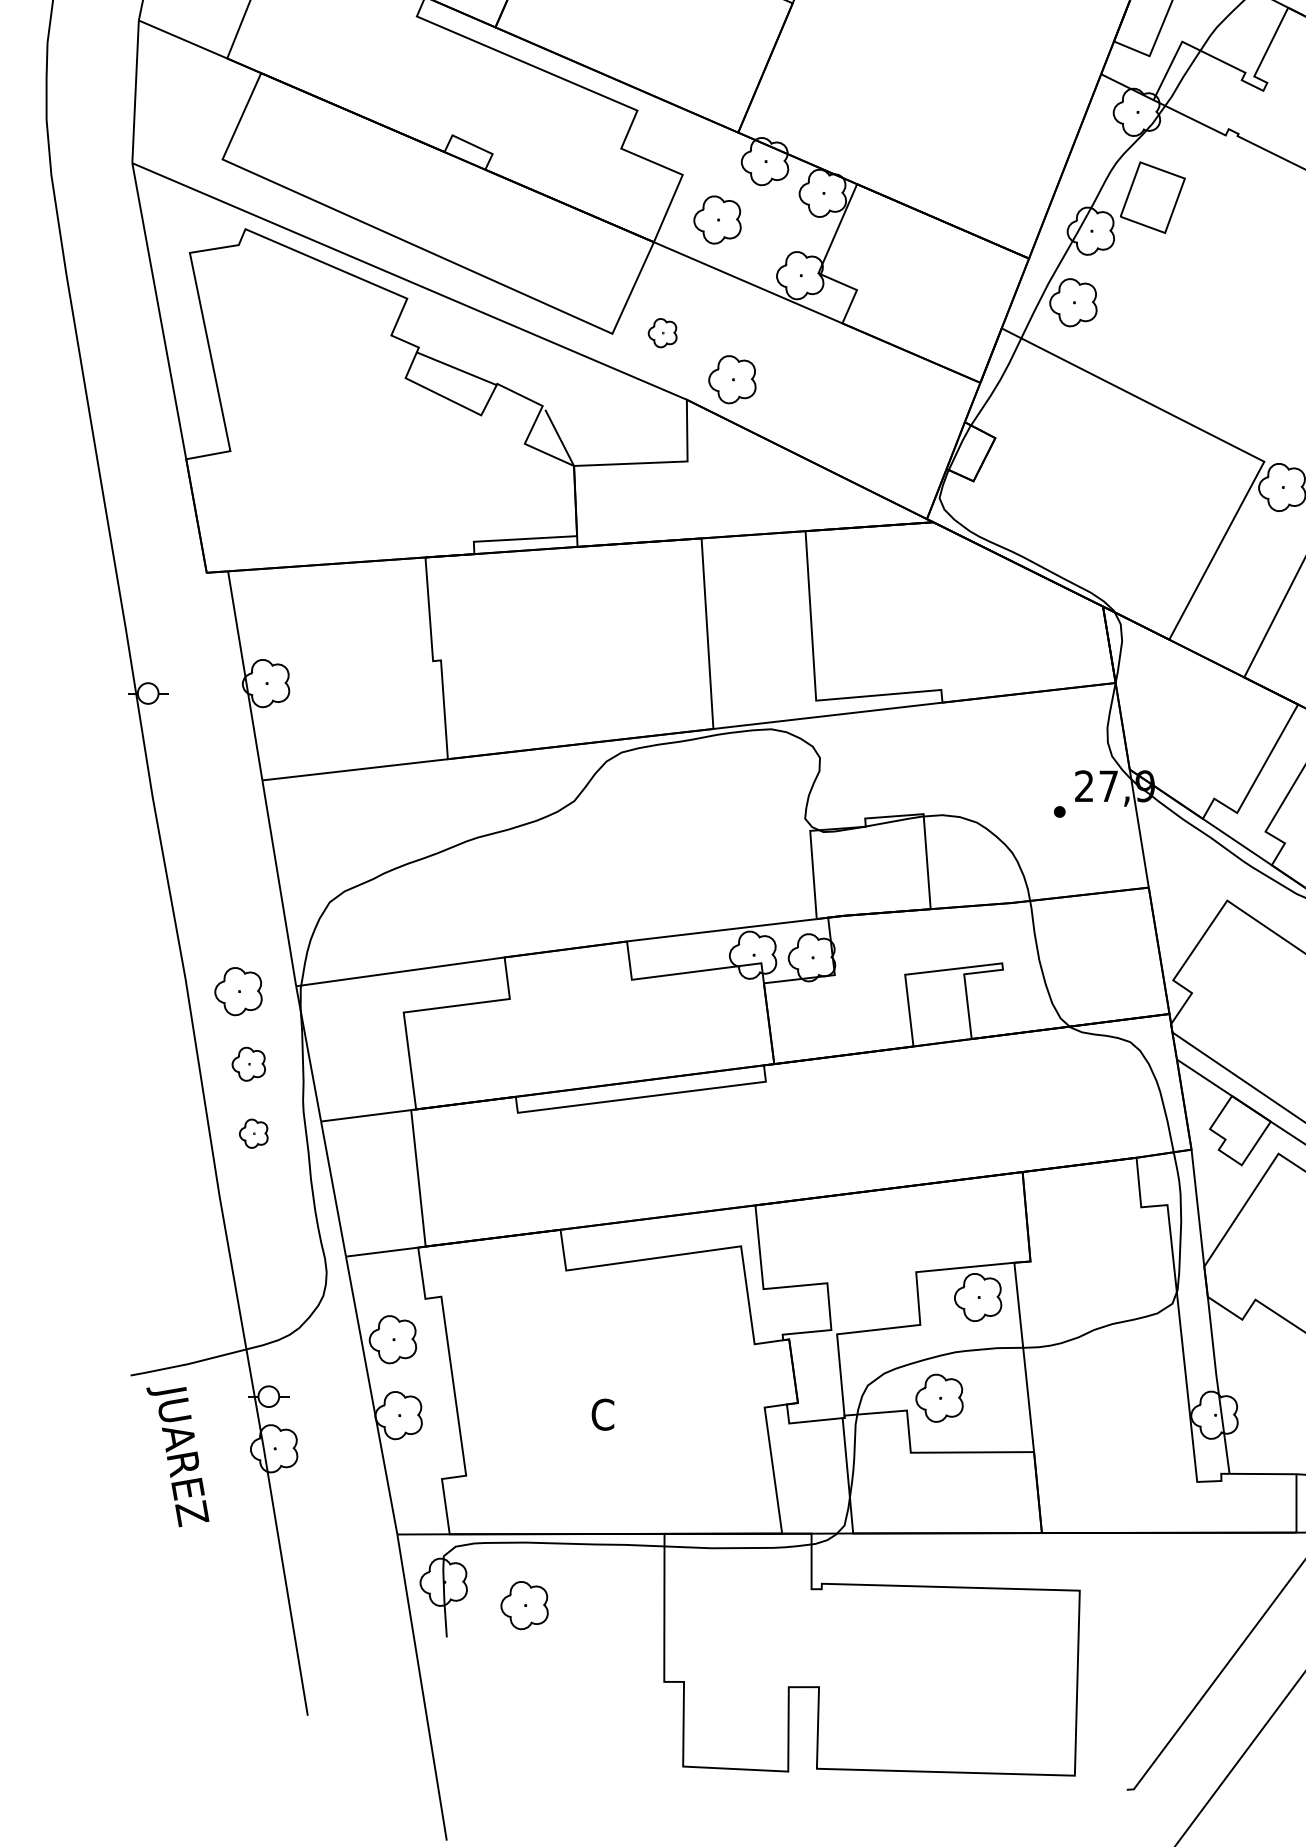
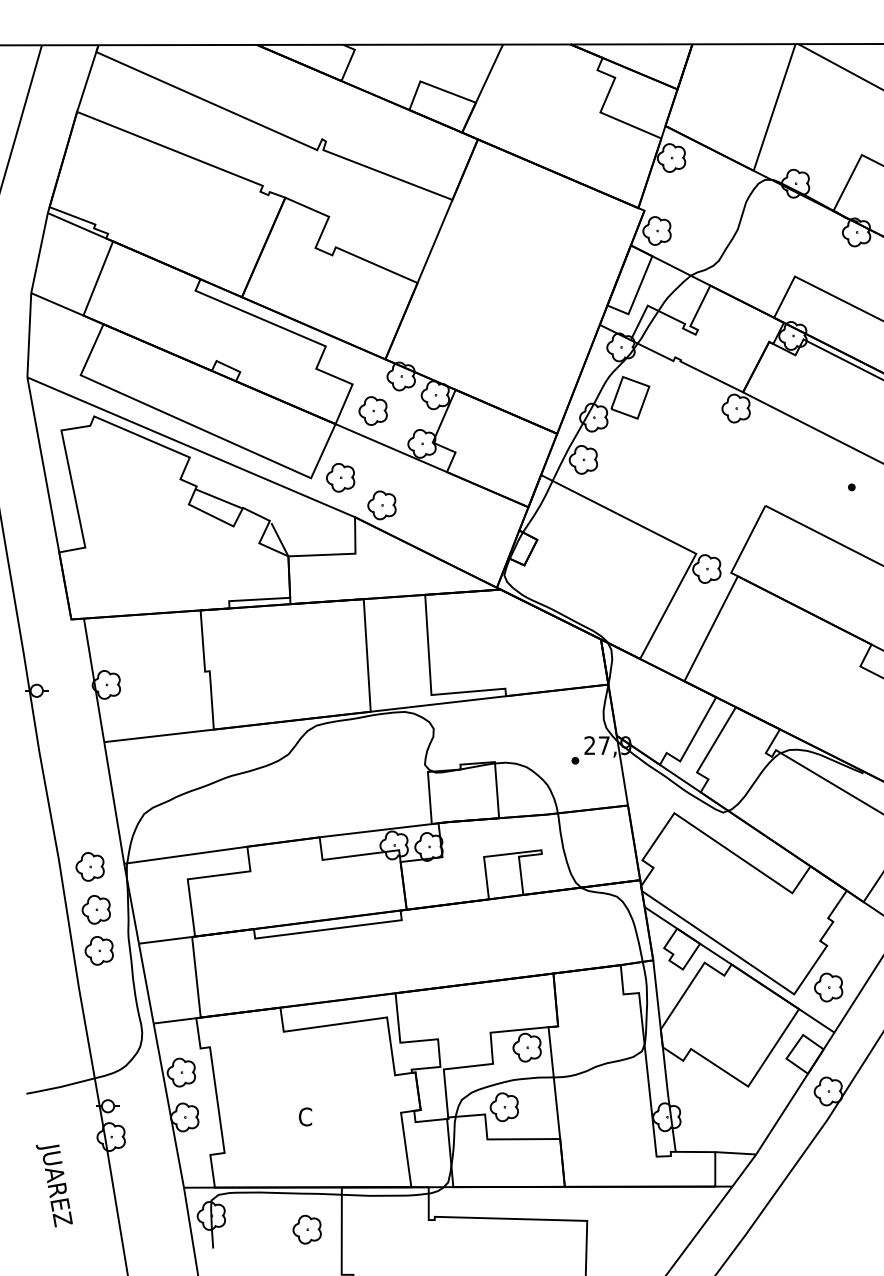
part: (662, 332) -> (340, 477), size x1.67
part: (247, 1063) -> (95, 909), size x1.43
part: (252, 1133) -> (98, 950), size x1.67
text: (176, 1456) -> (53, 1185), moved
part: (523, 1605) -> (306, 1229), moved

